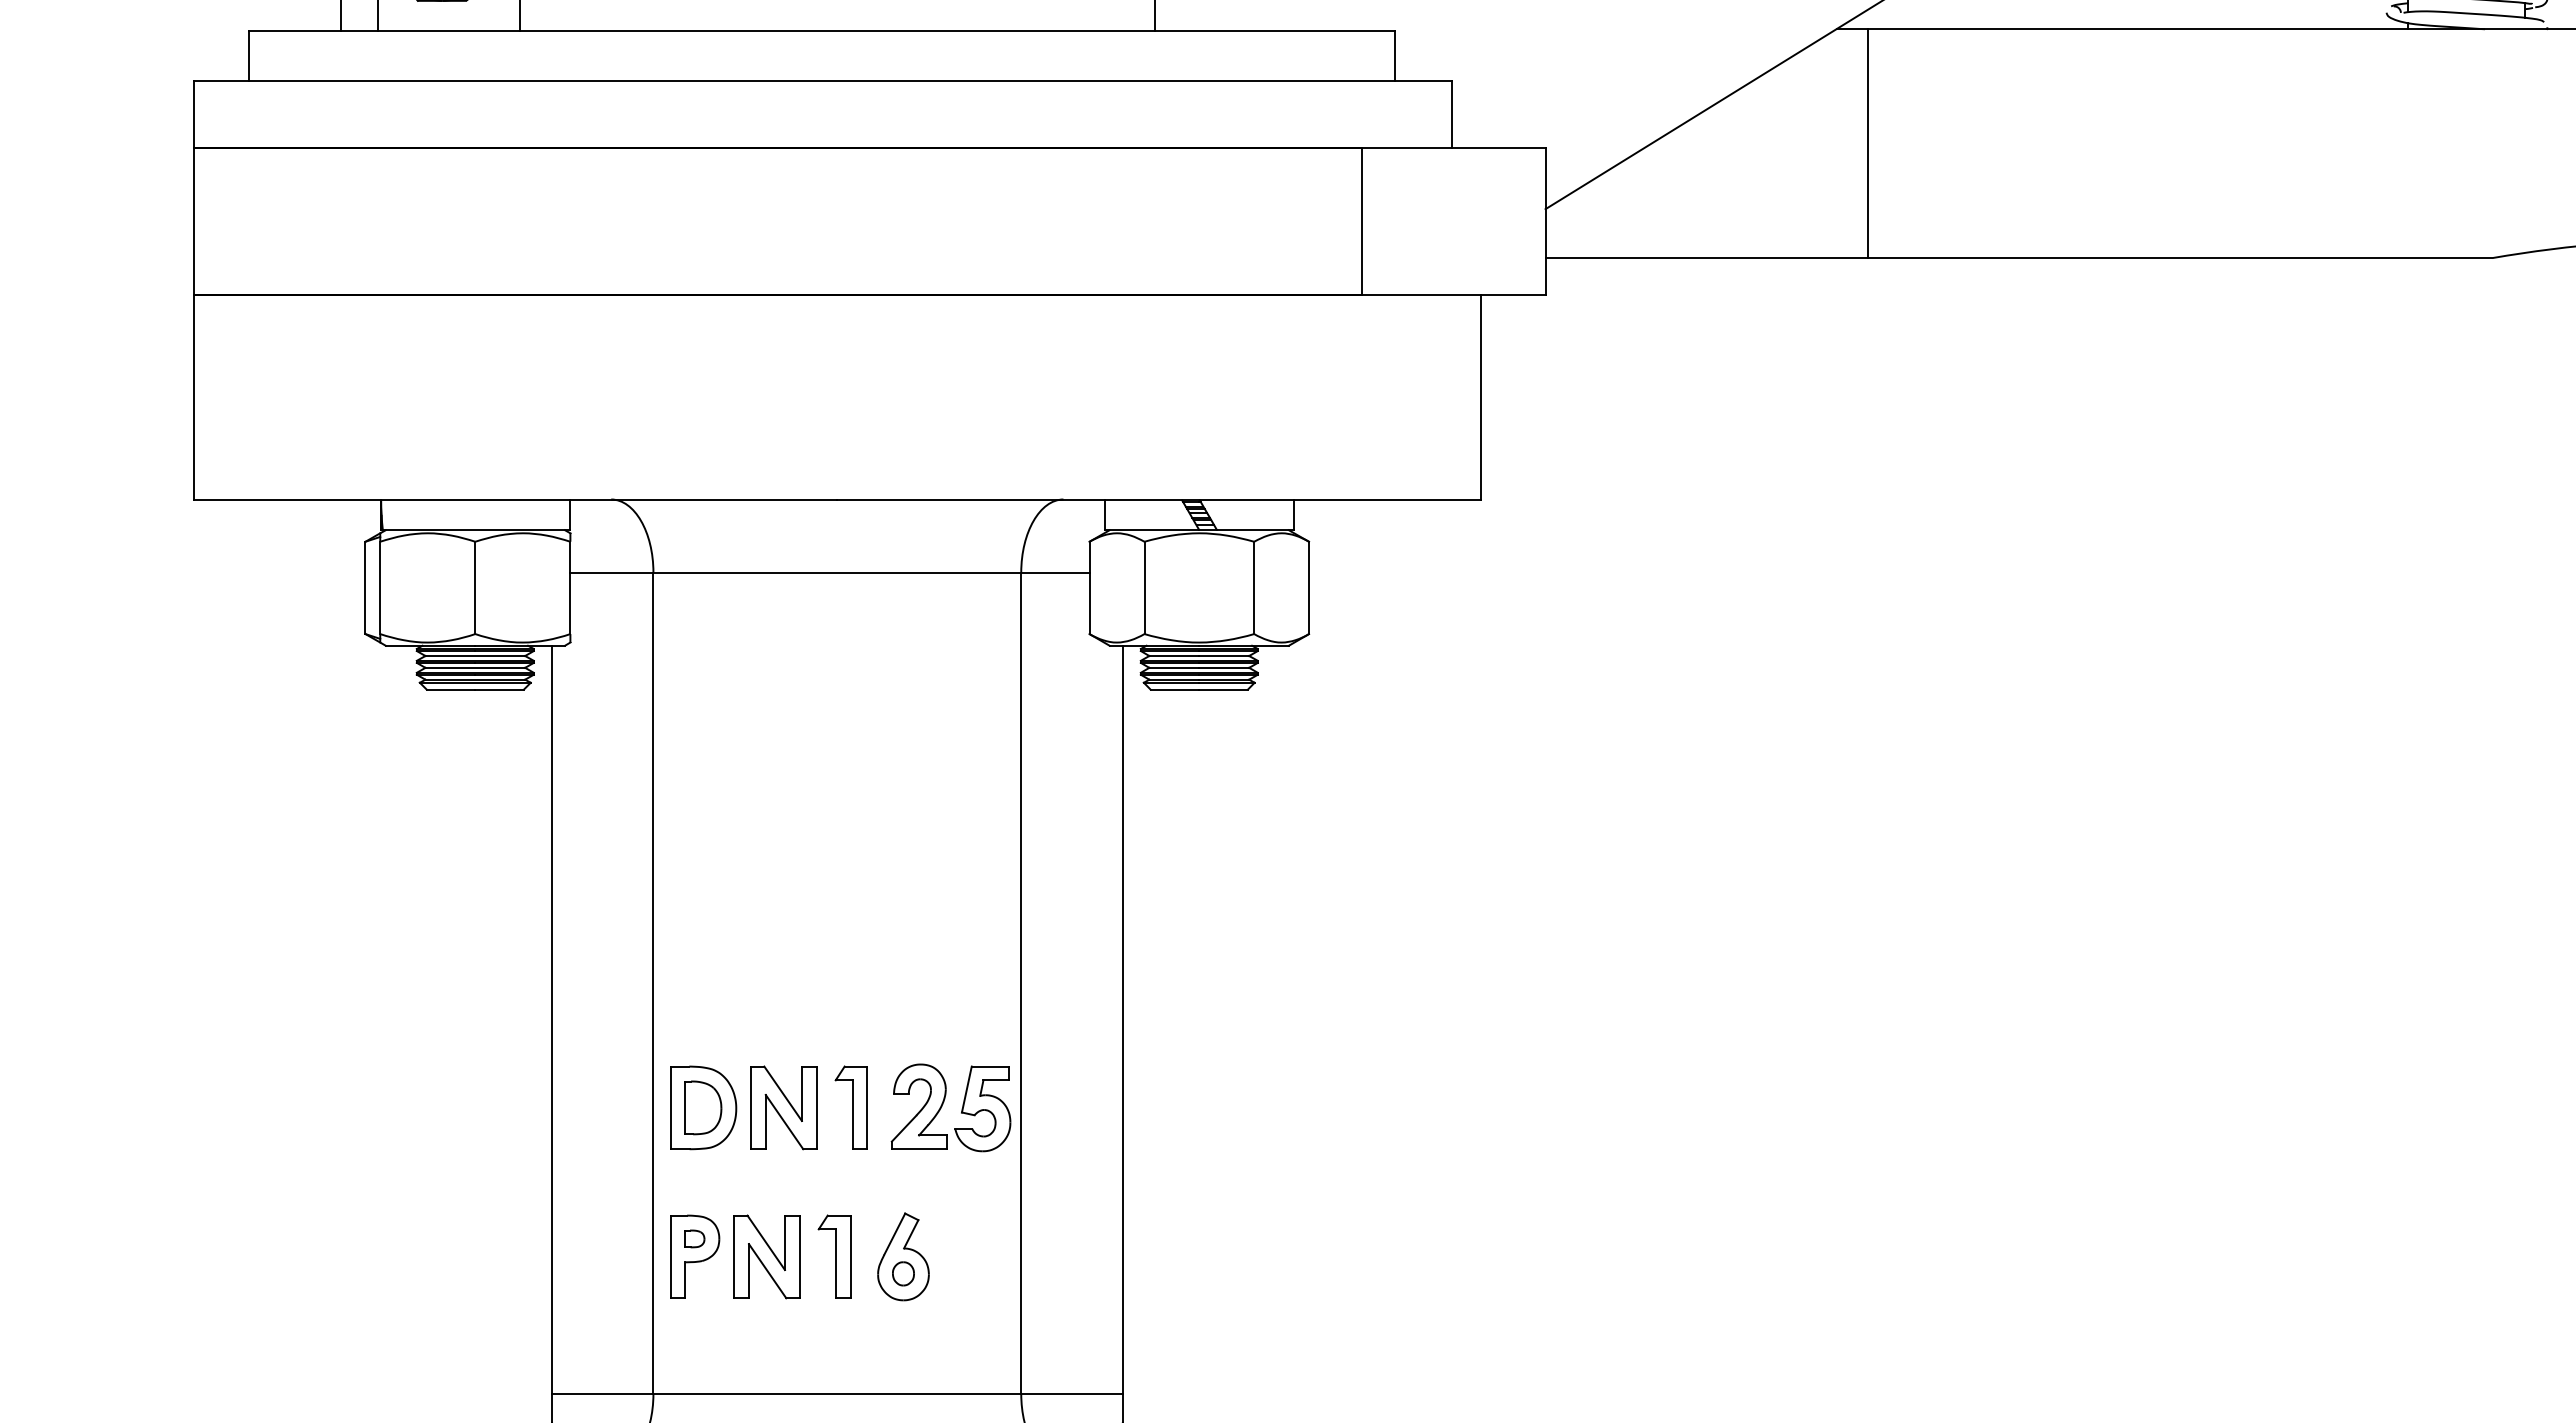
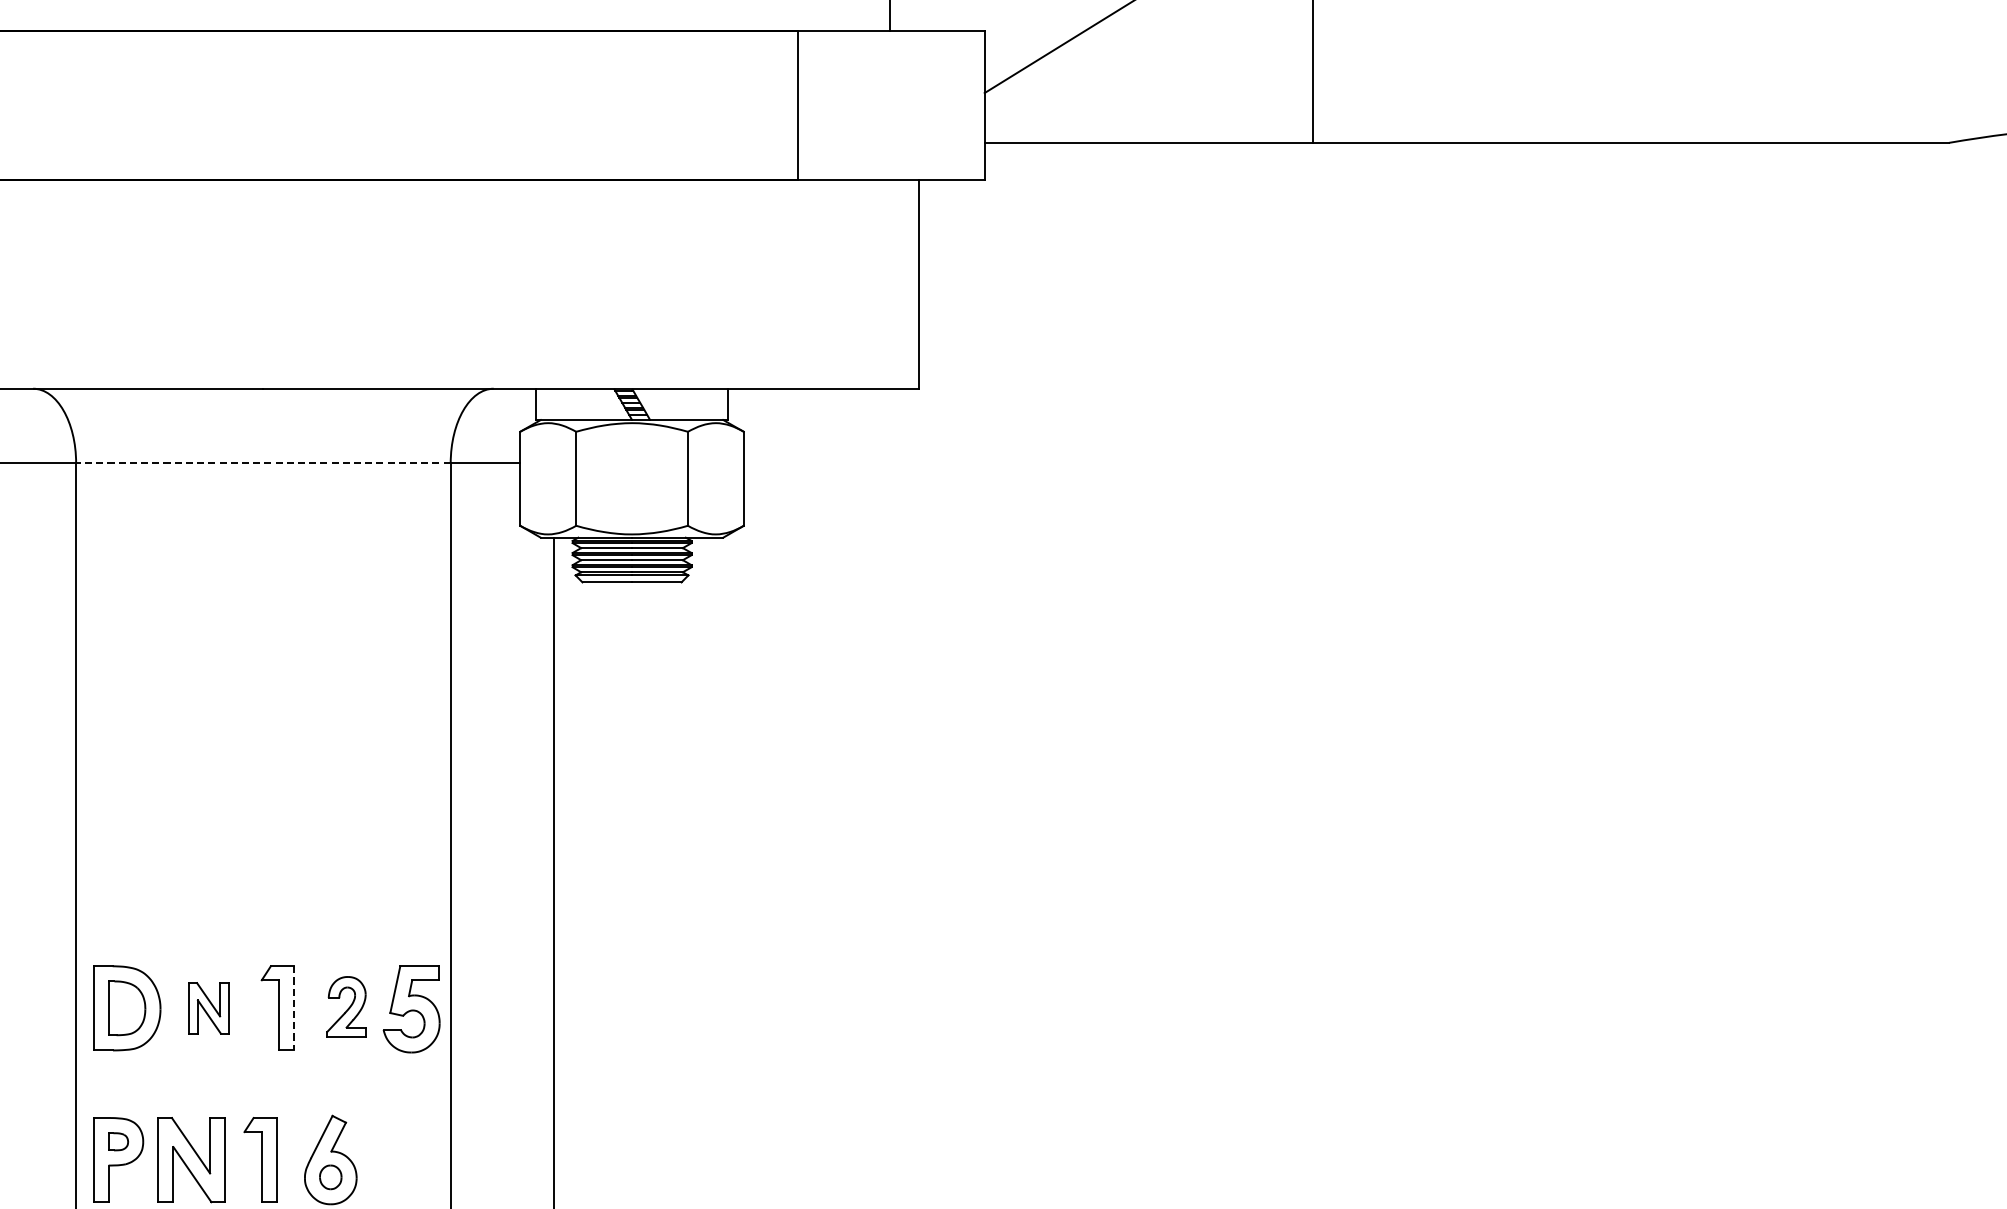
line: (837, 572) -> (263, 463), solid -> dashed
part: (918, 1106) -> (346, 1006), size x0.7
part: (783, 1107) -> (208, 1007), size x0.6
line: (867, 1108) -> (294, 1008), solid -> dashed

